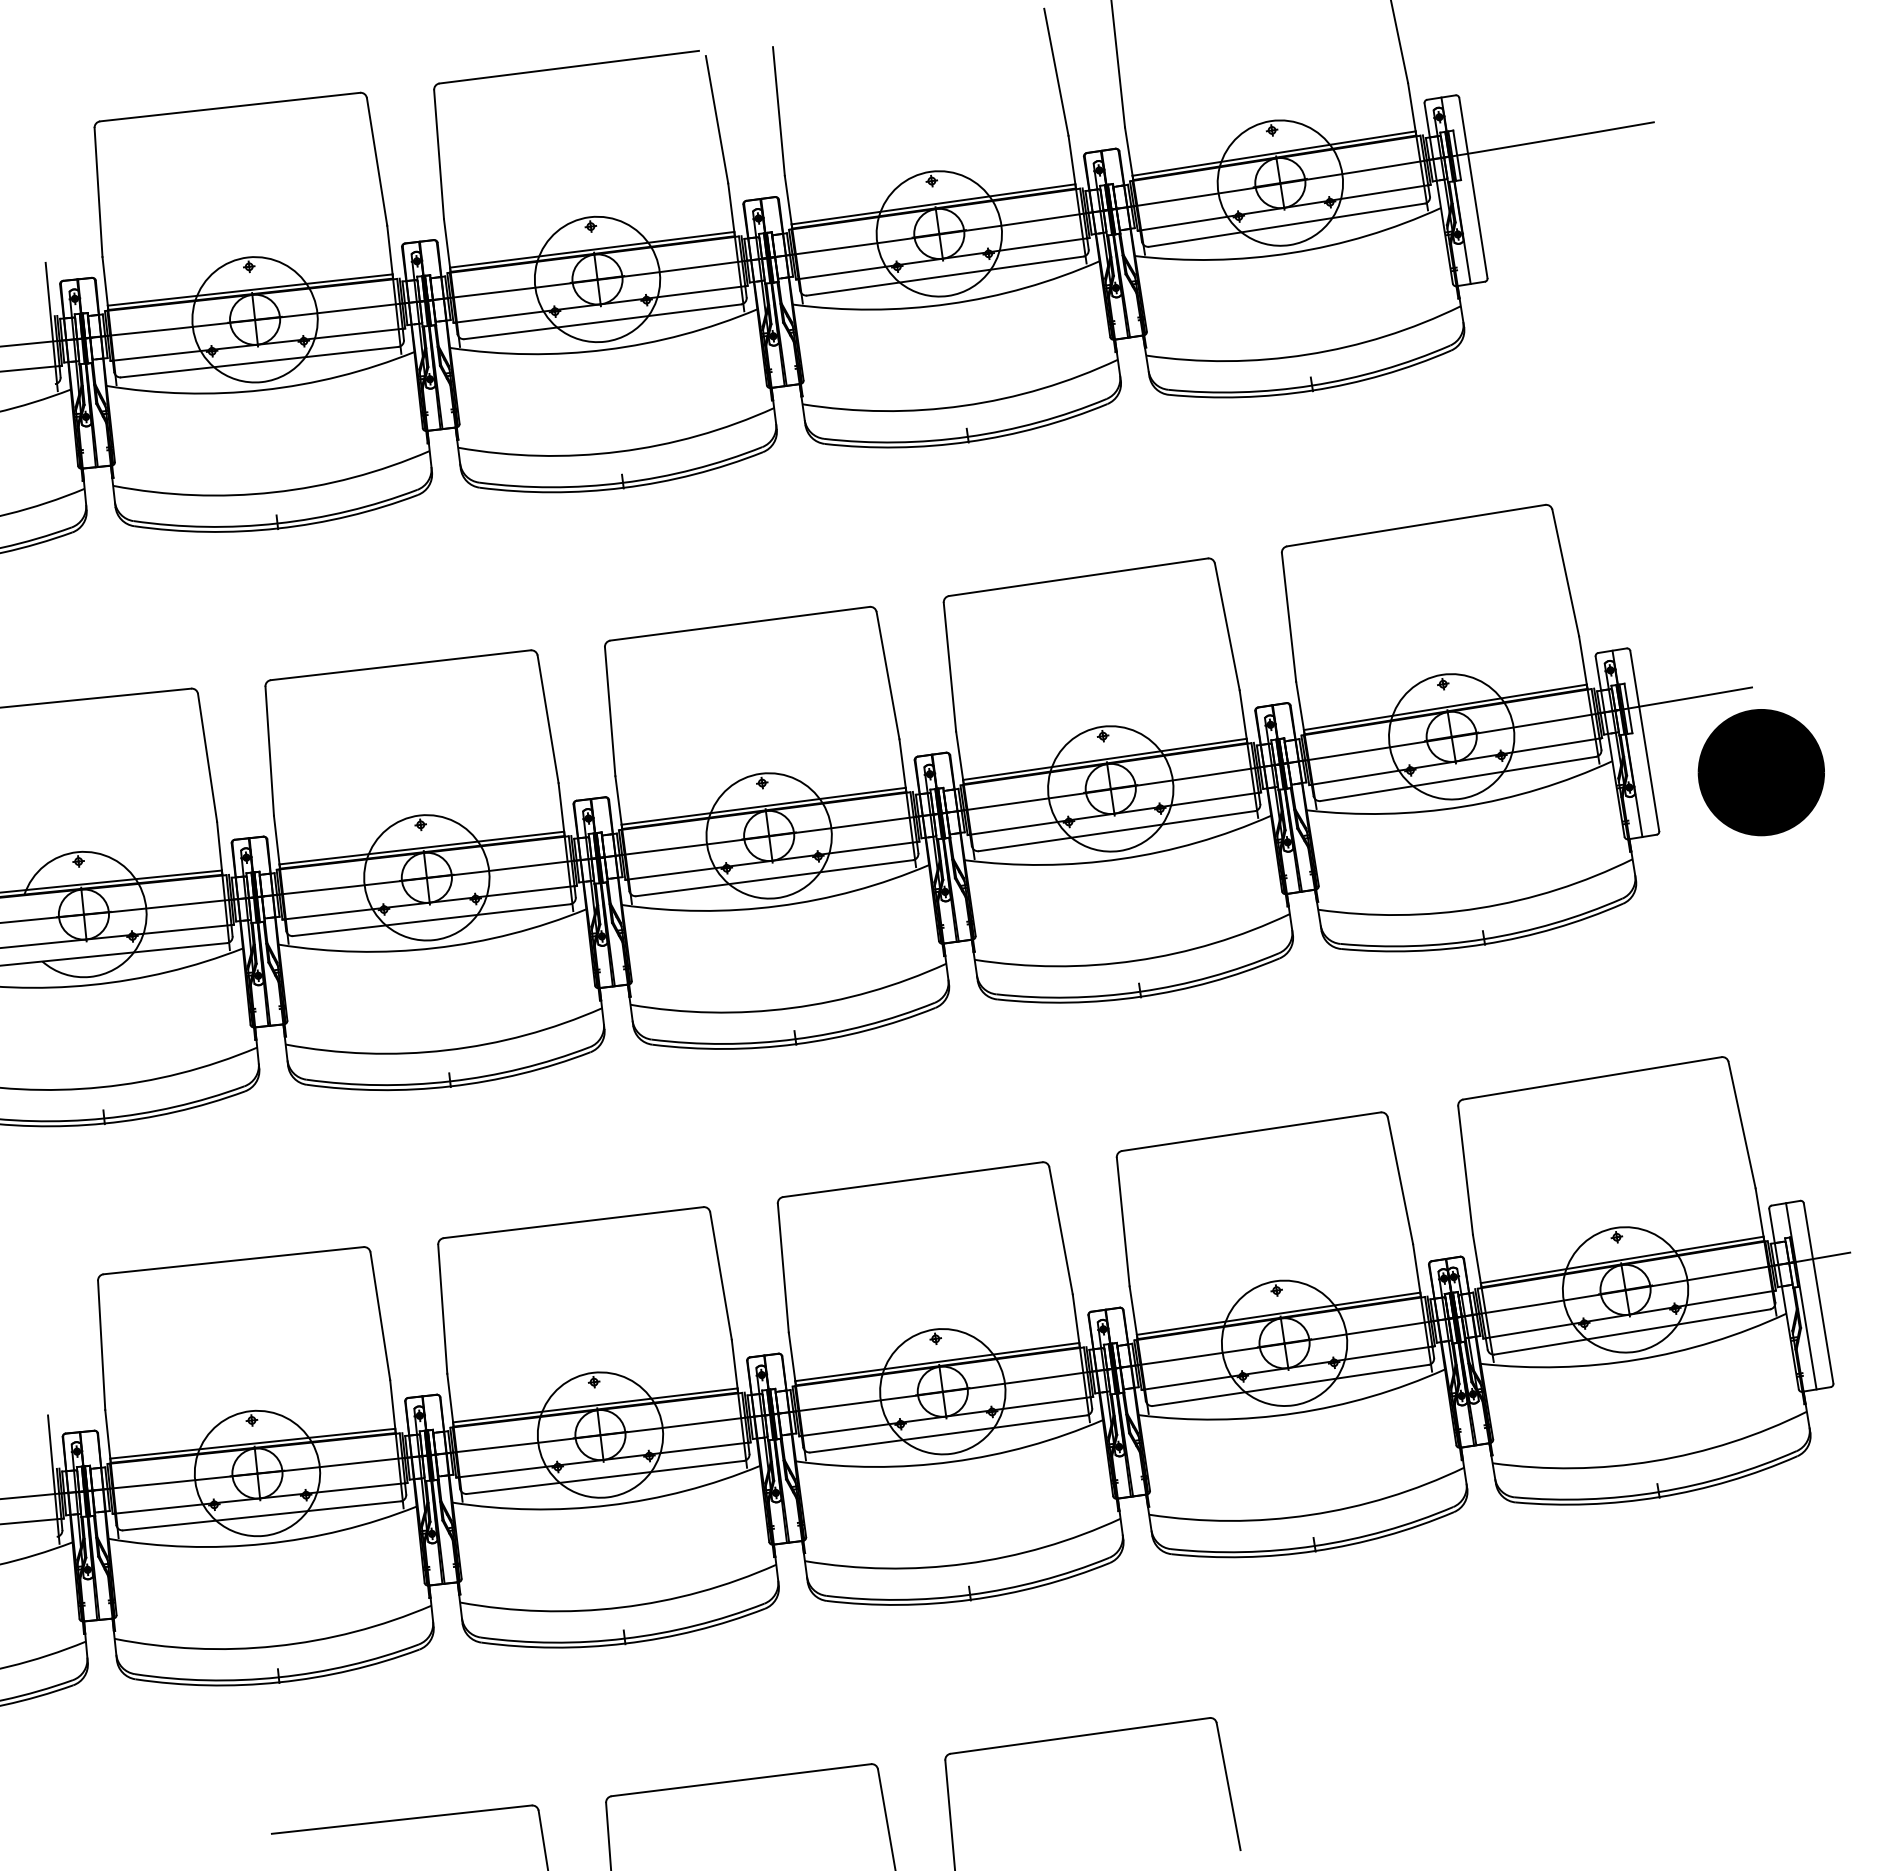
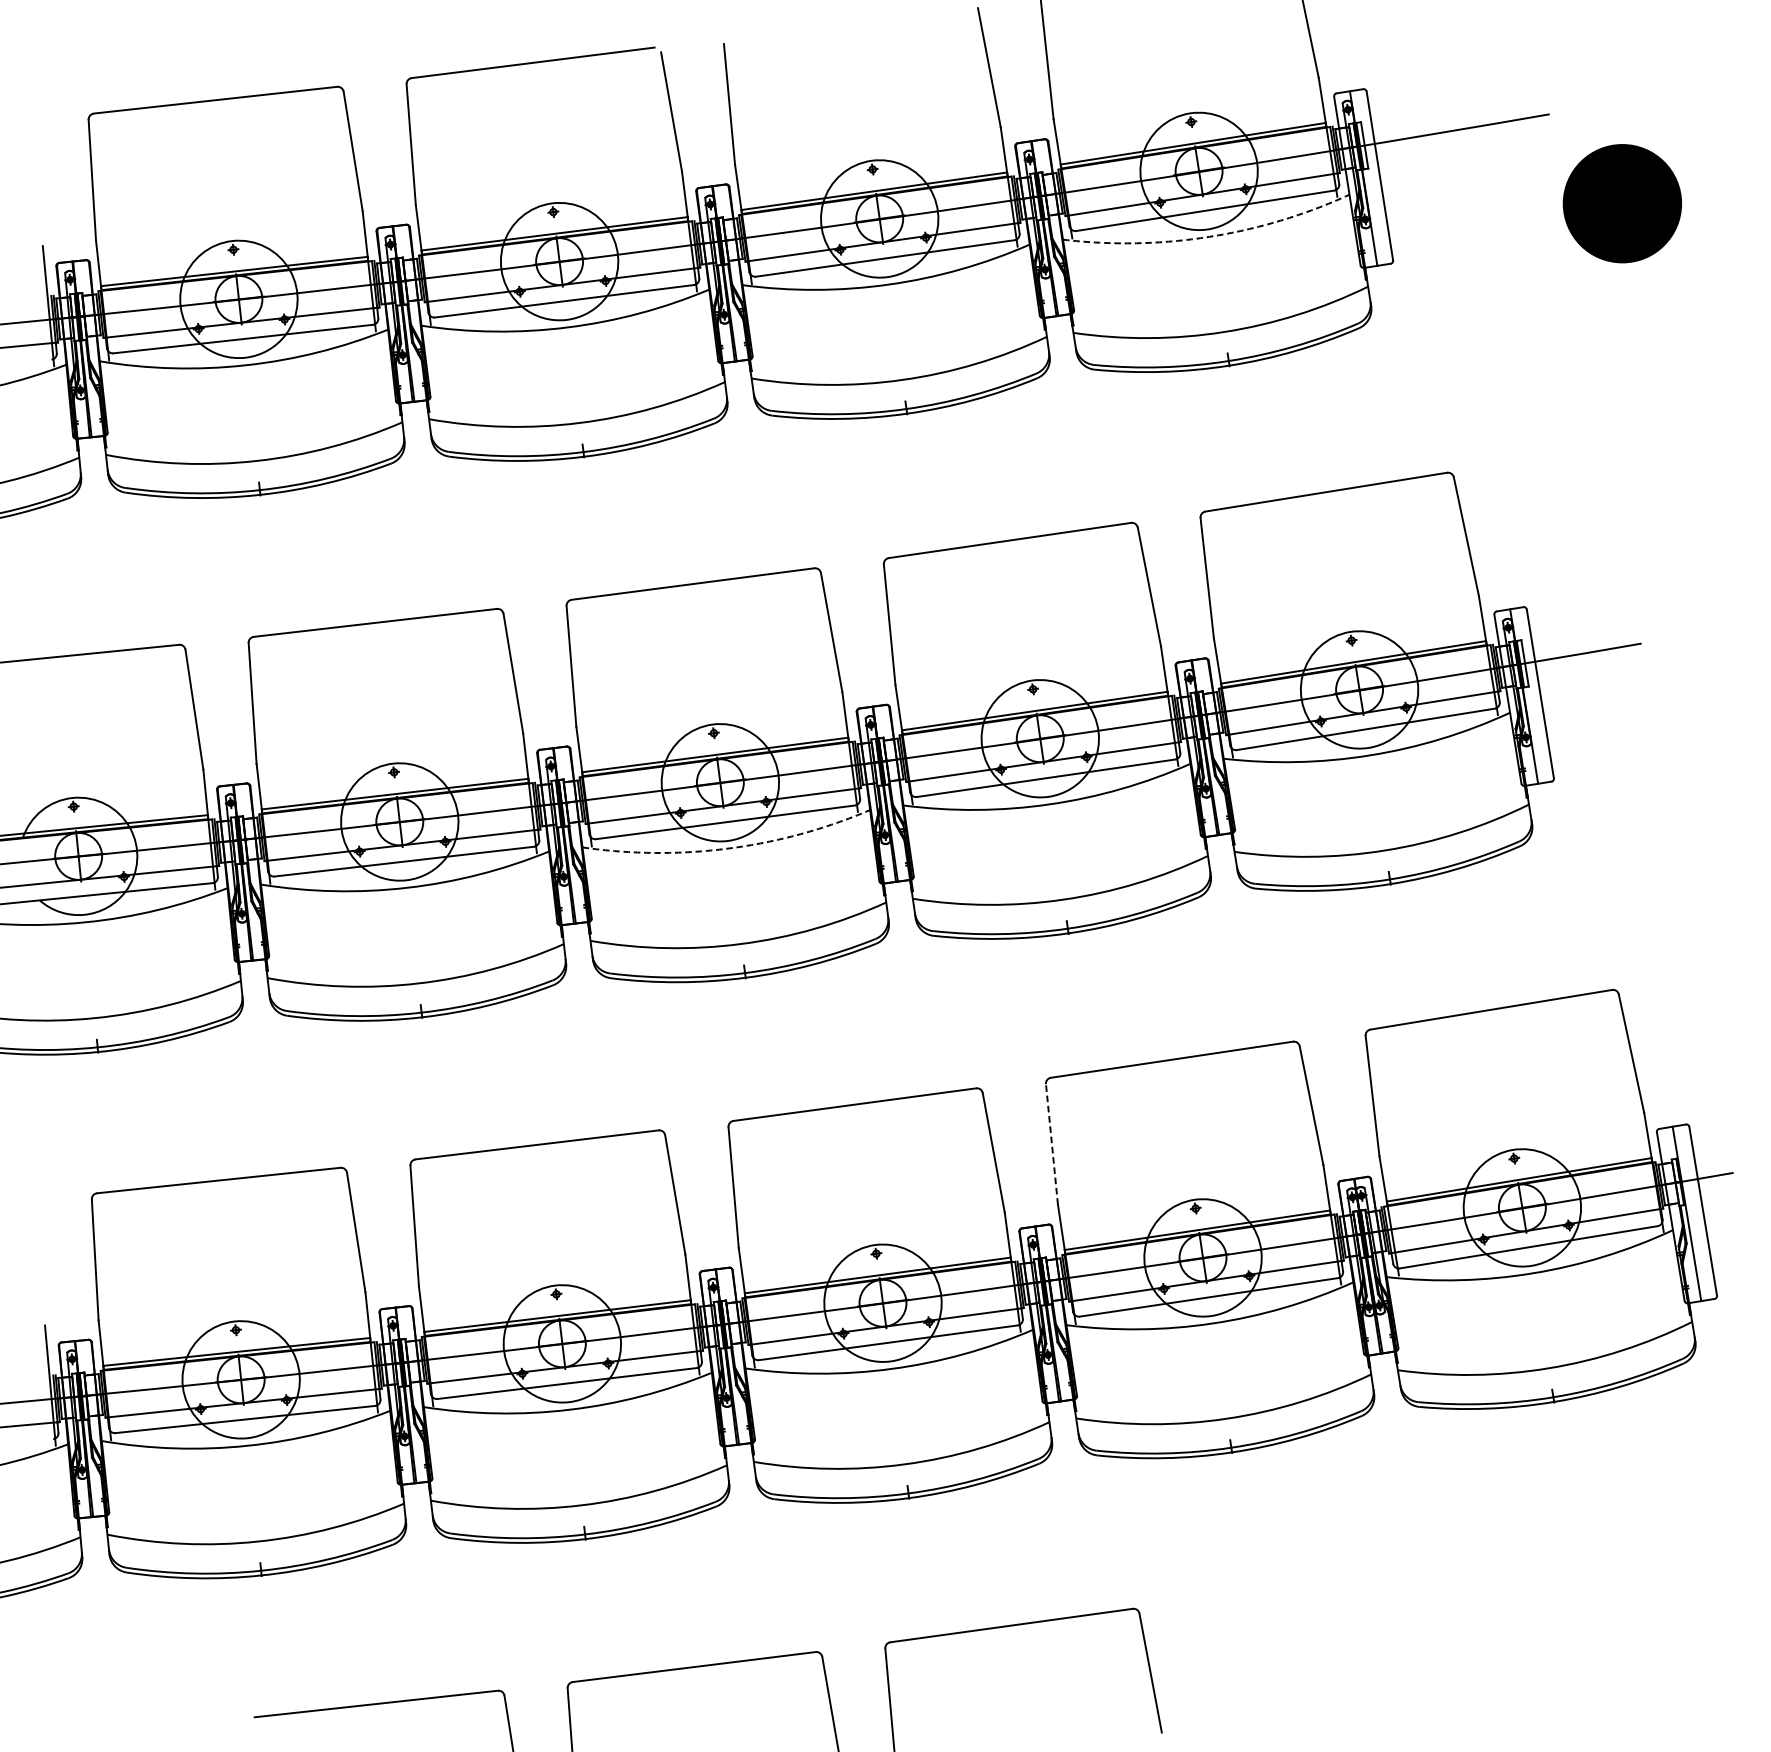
arc: (1291, 253) -> (1209, 237), solid -> dashed
part: (1760, 772) -> (1621, 203), moved
arc: (778, 906) -> (729, 848), solid -> dashed
line: (1123, 1222) -> (1052, 1144), solid -> dashed

